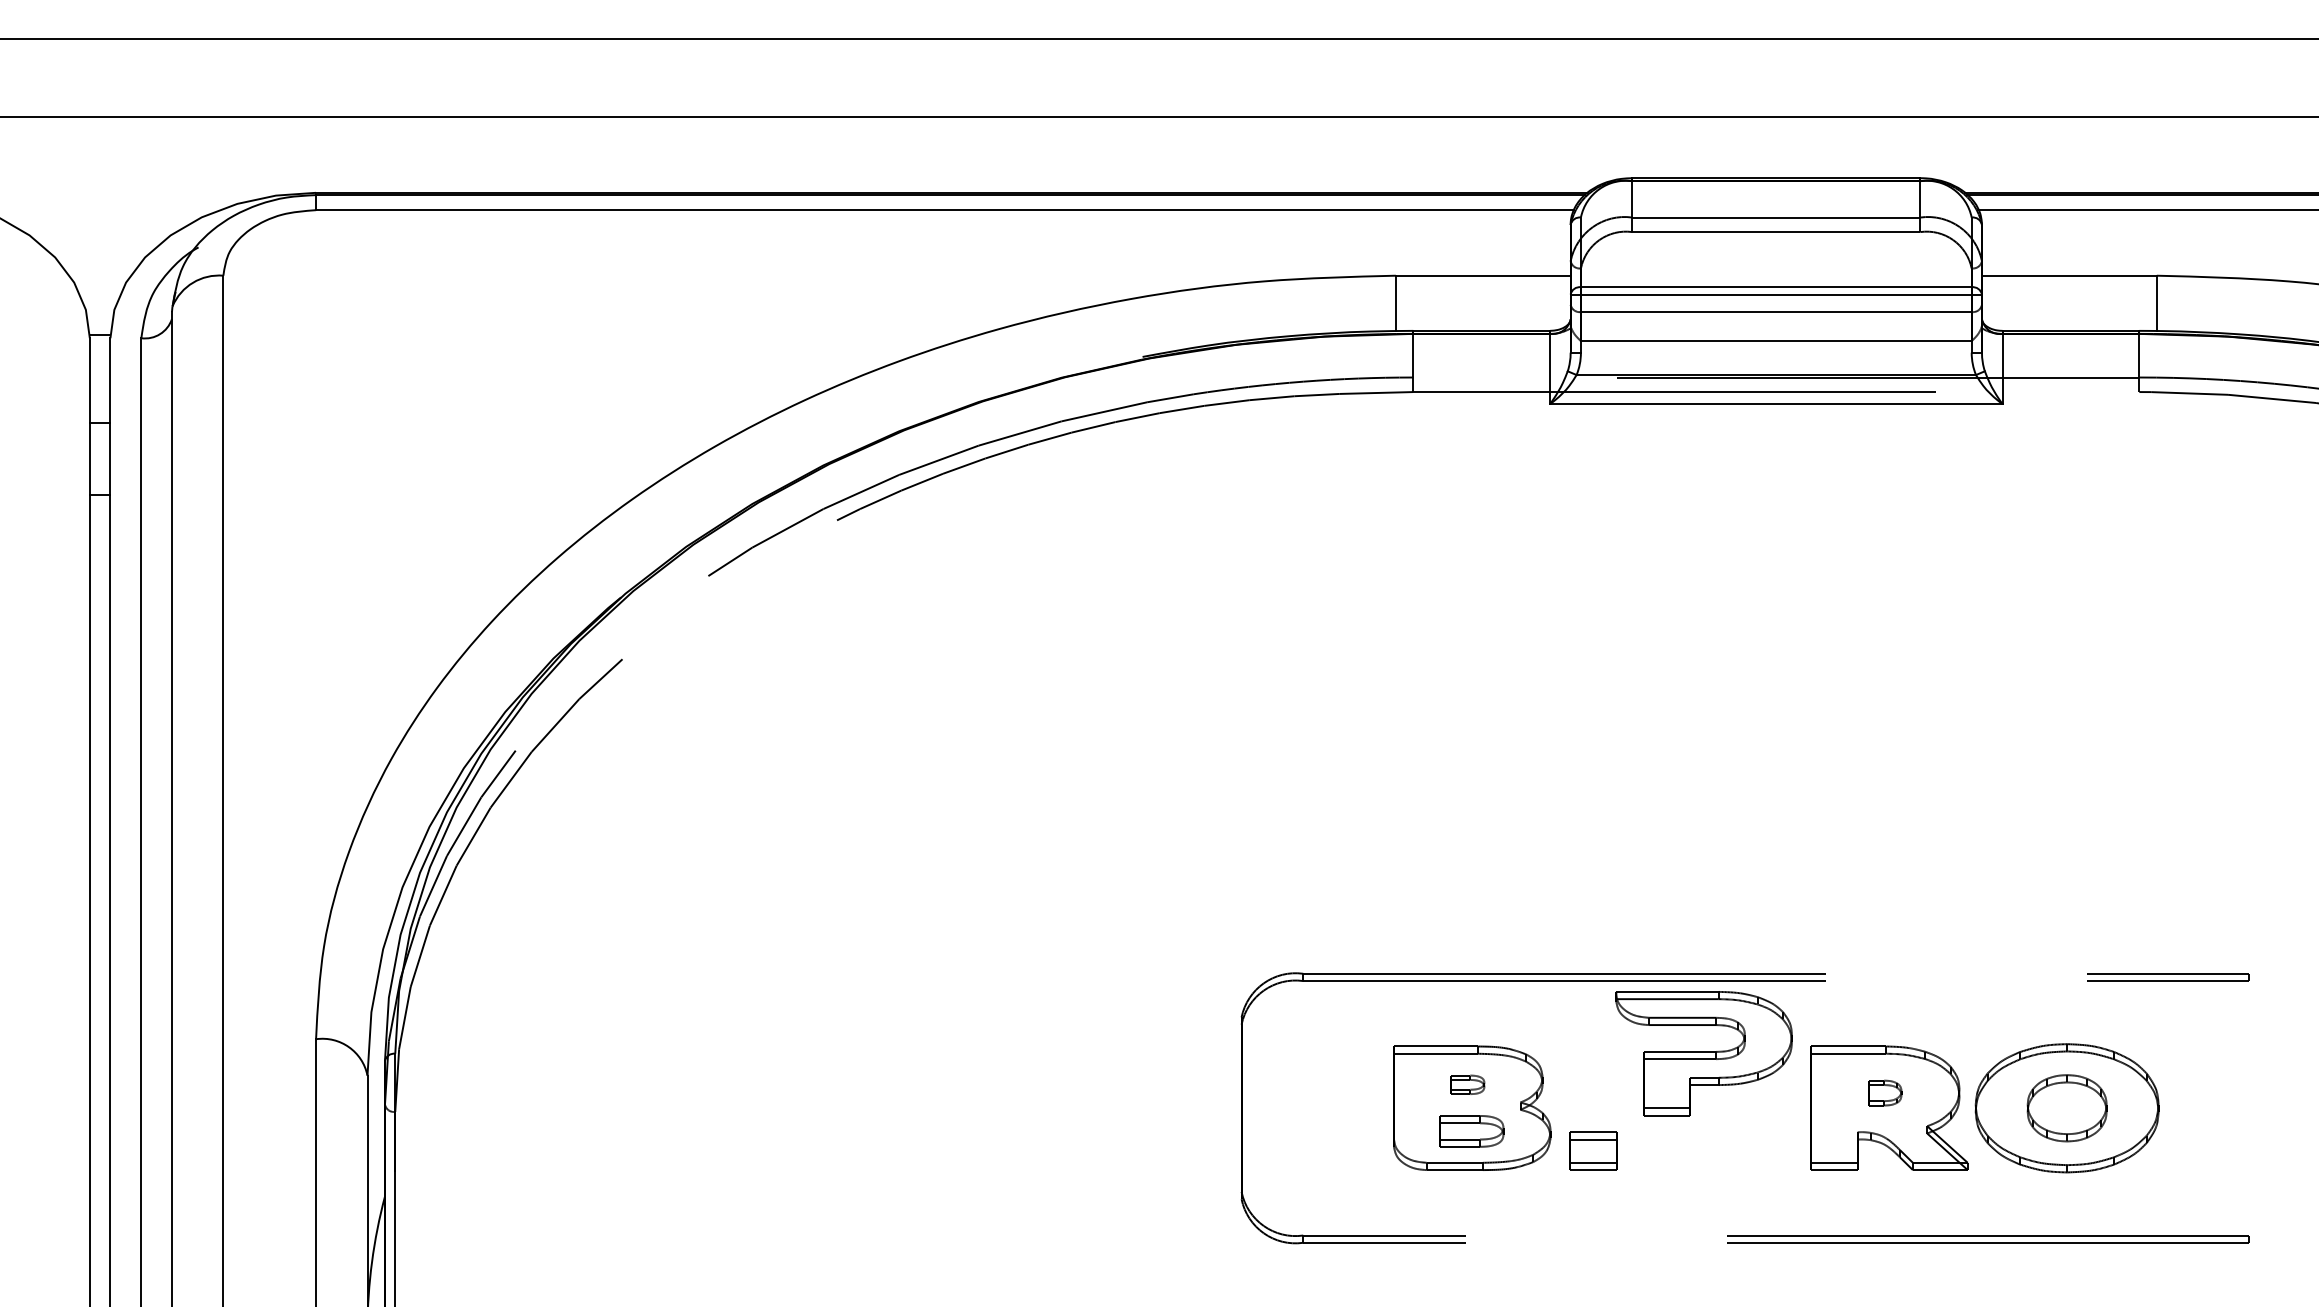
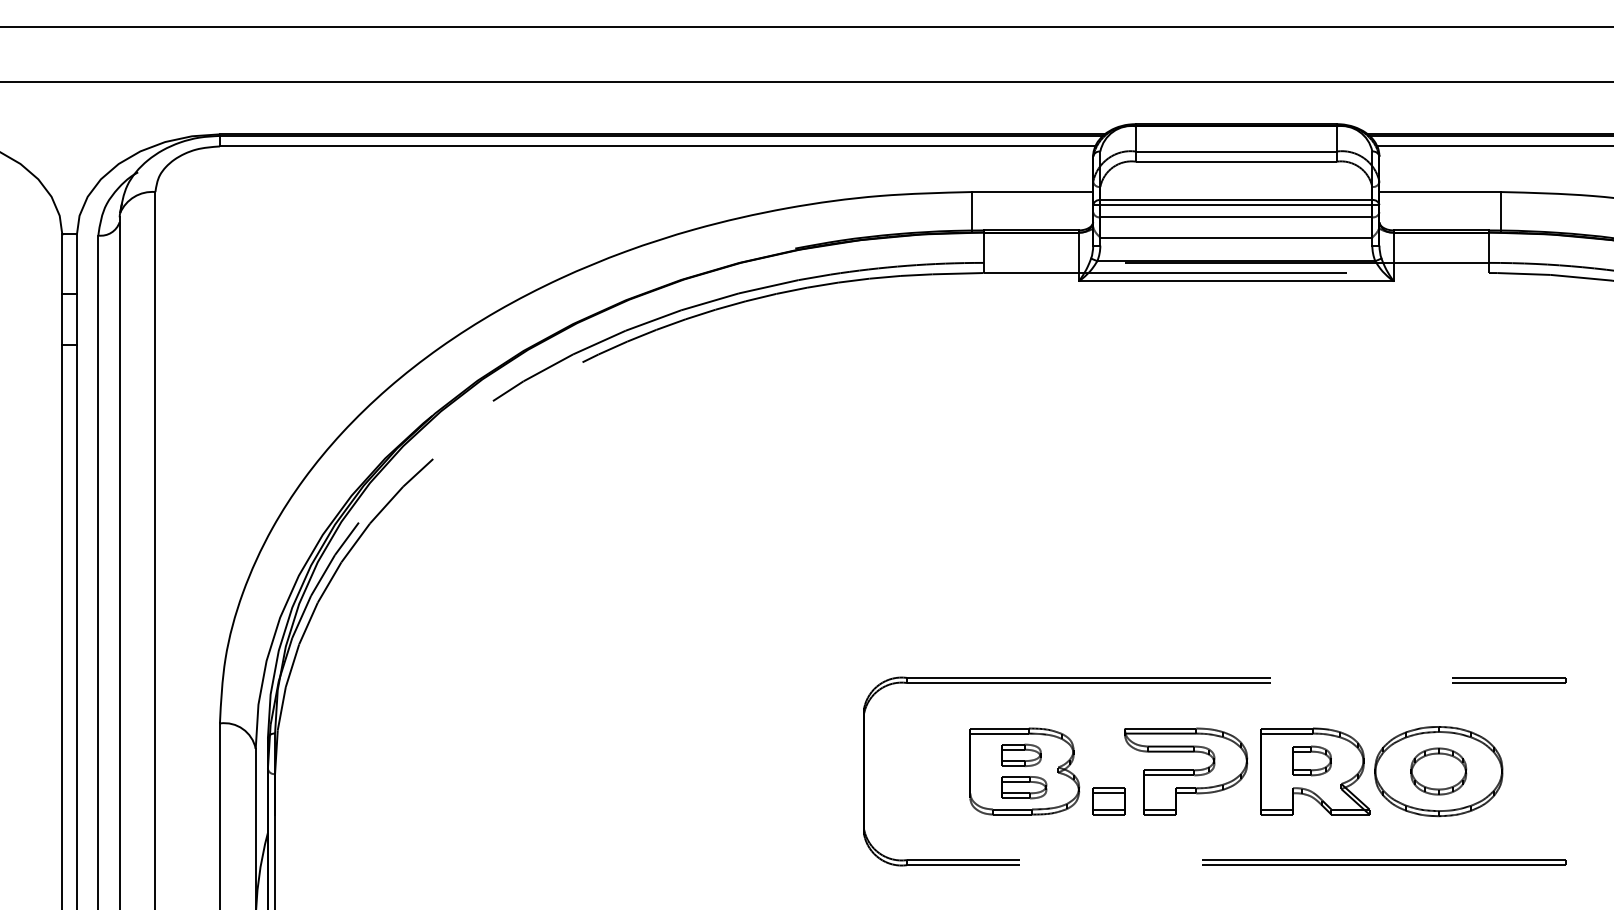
part: (1704, 1053) -> (1186, 771), moved
part: (1467, 1083) -> (1021, 754), size x1.67
part: (1884, 1092) -> (1311, 760), size x1.67

